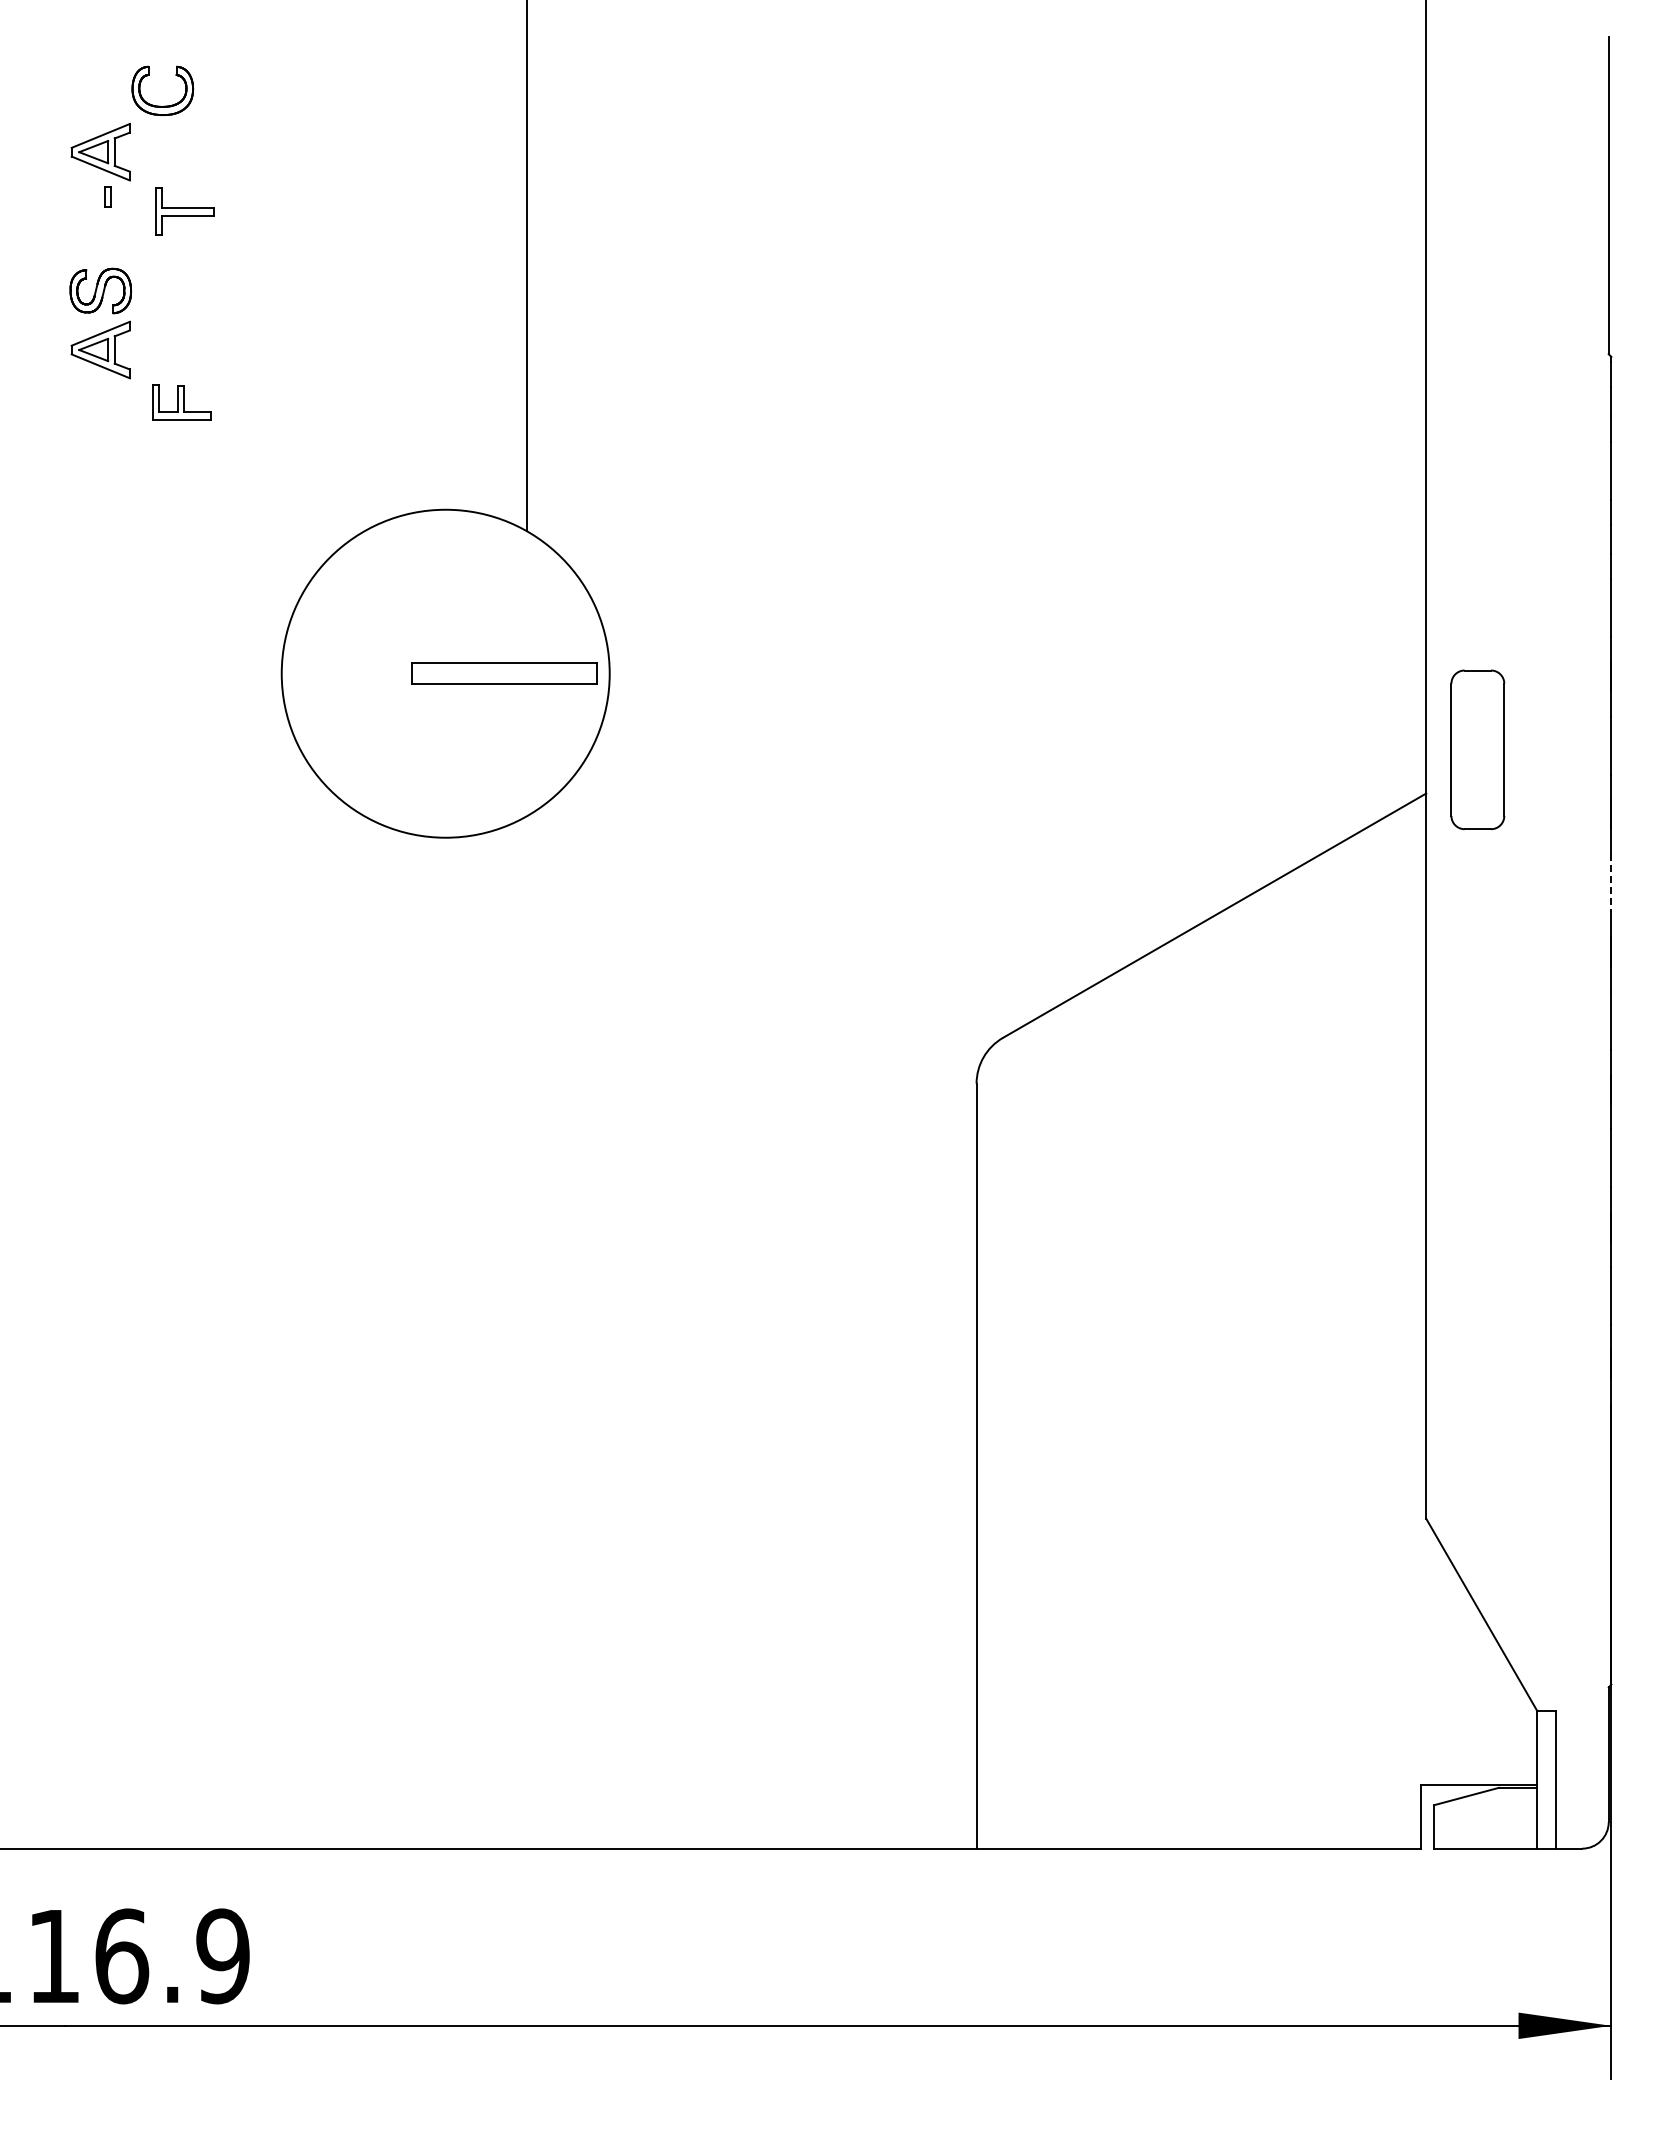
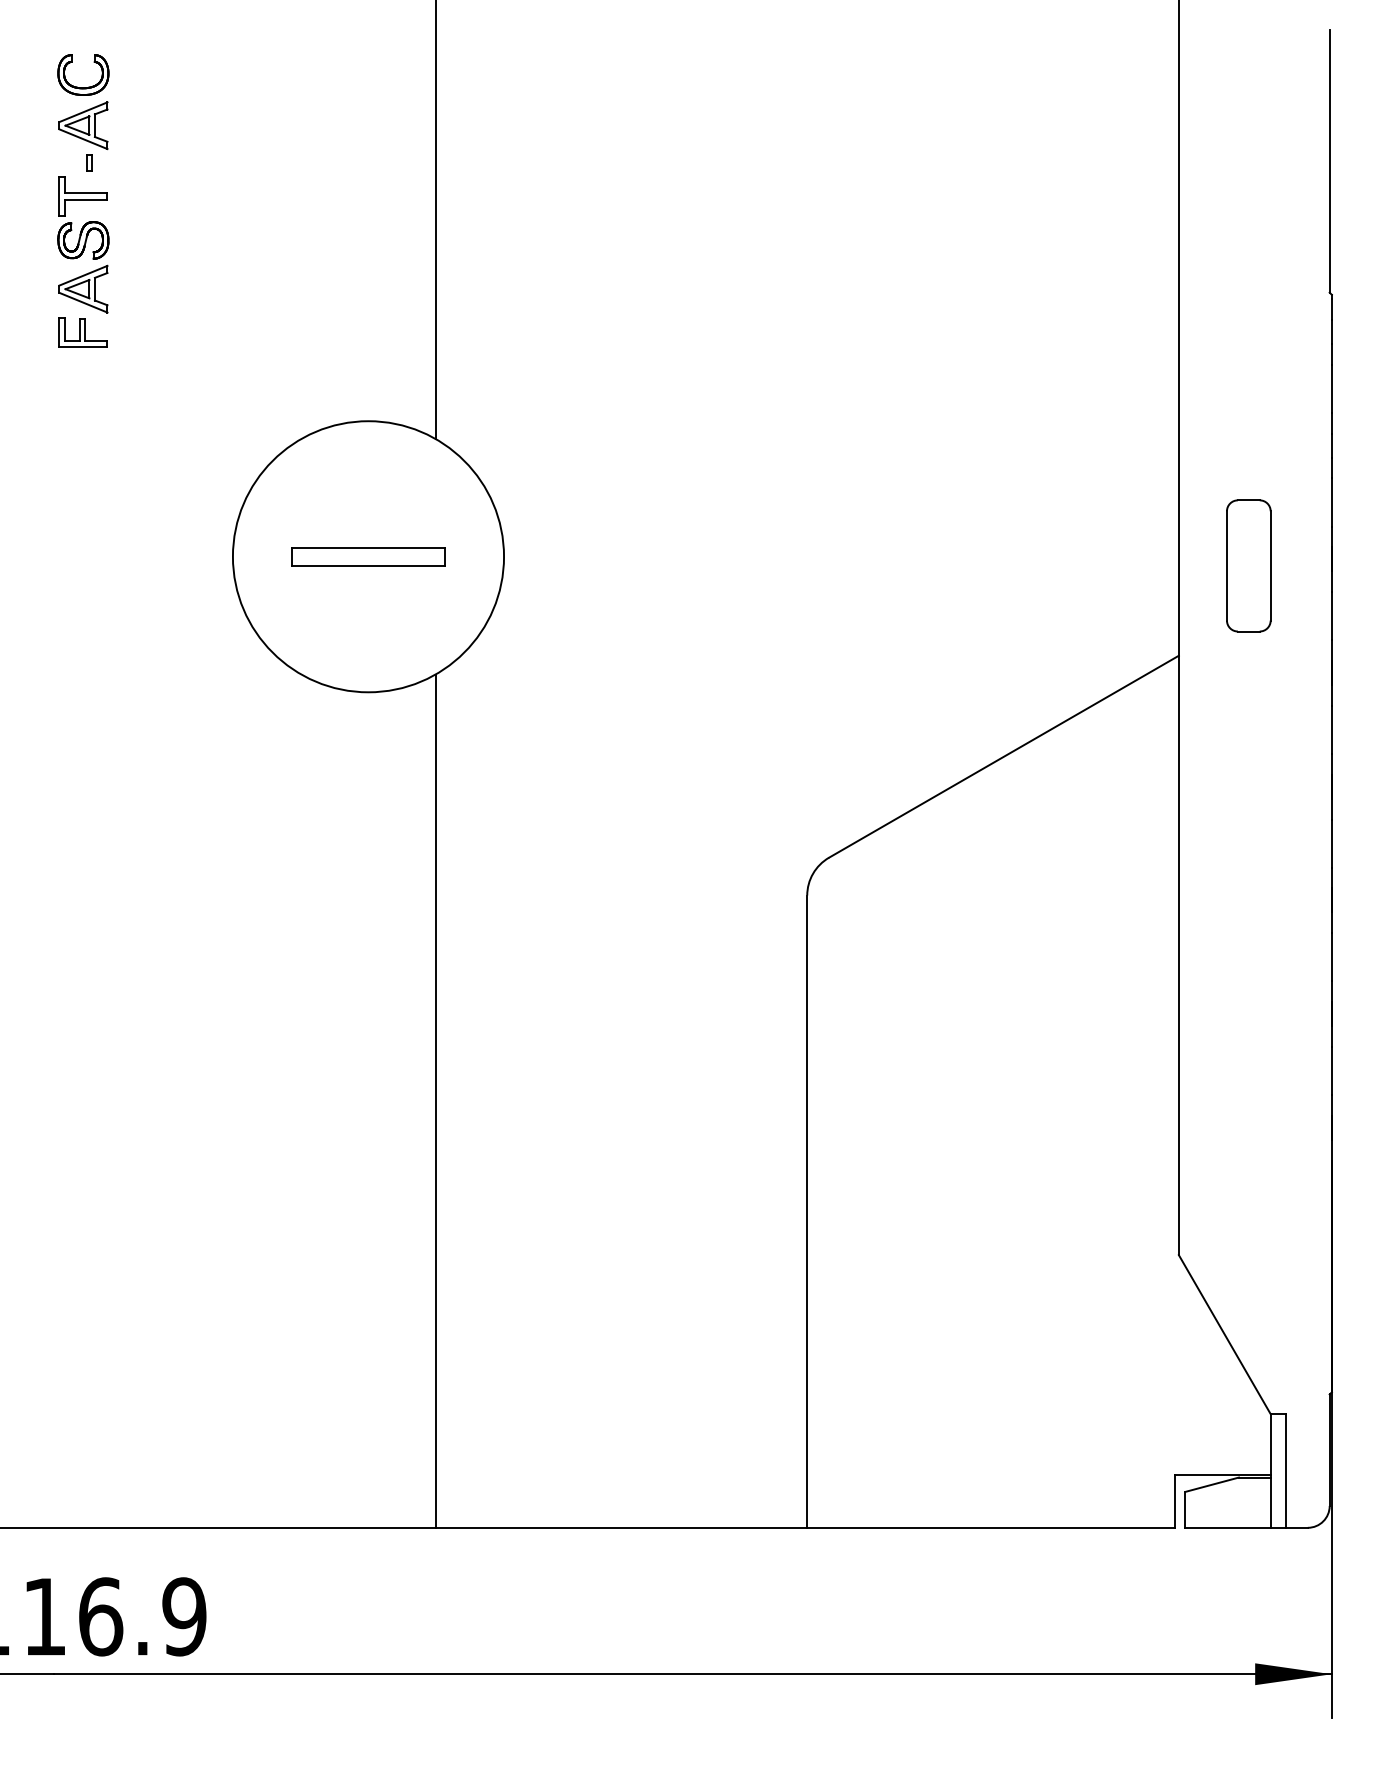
part: (163, 105) -> (83, 87), moved
part: (184, 211) -> (83, 196), moved
part: (181, 402) -> (83, 332), moved
part: (504, 673) -> (368, 556), moved
part: (1477, 749) -> (1248, 565), moved
line: (1611, 883) -> (1331, 730), dashed -> solid
line: (526, 1332) -> (435, 1101), added

